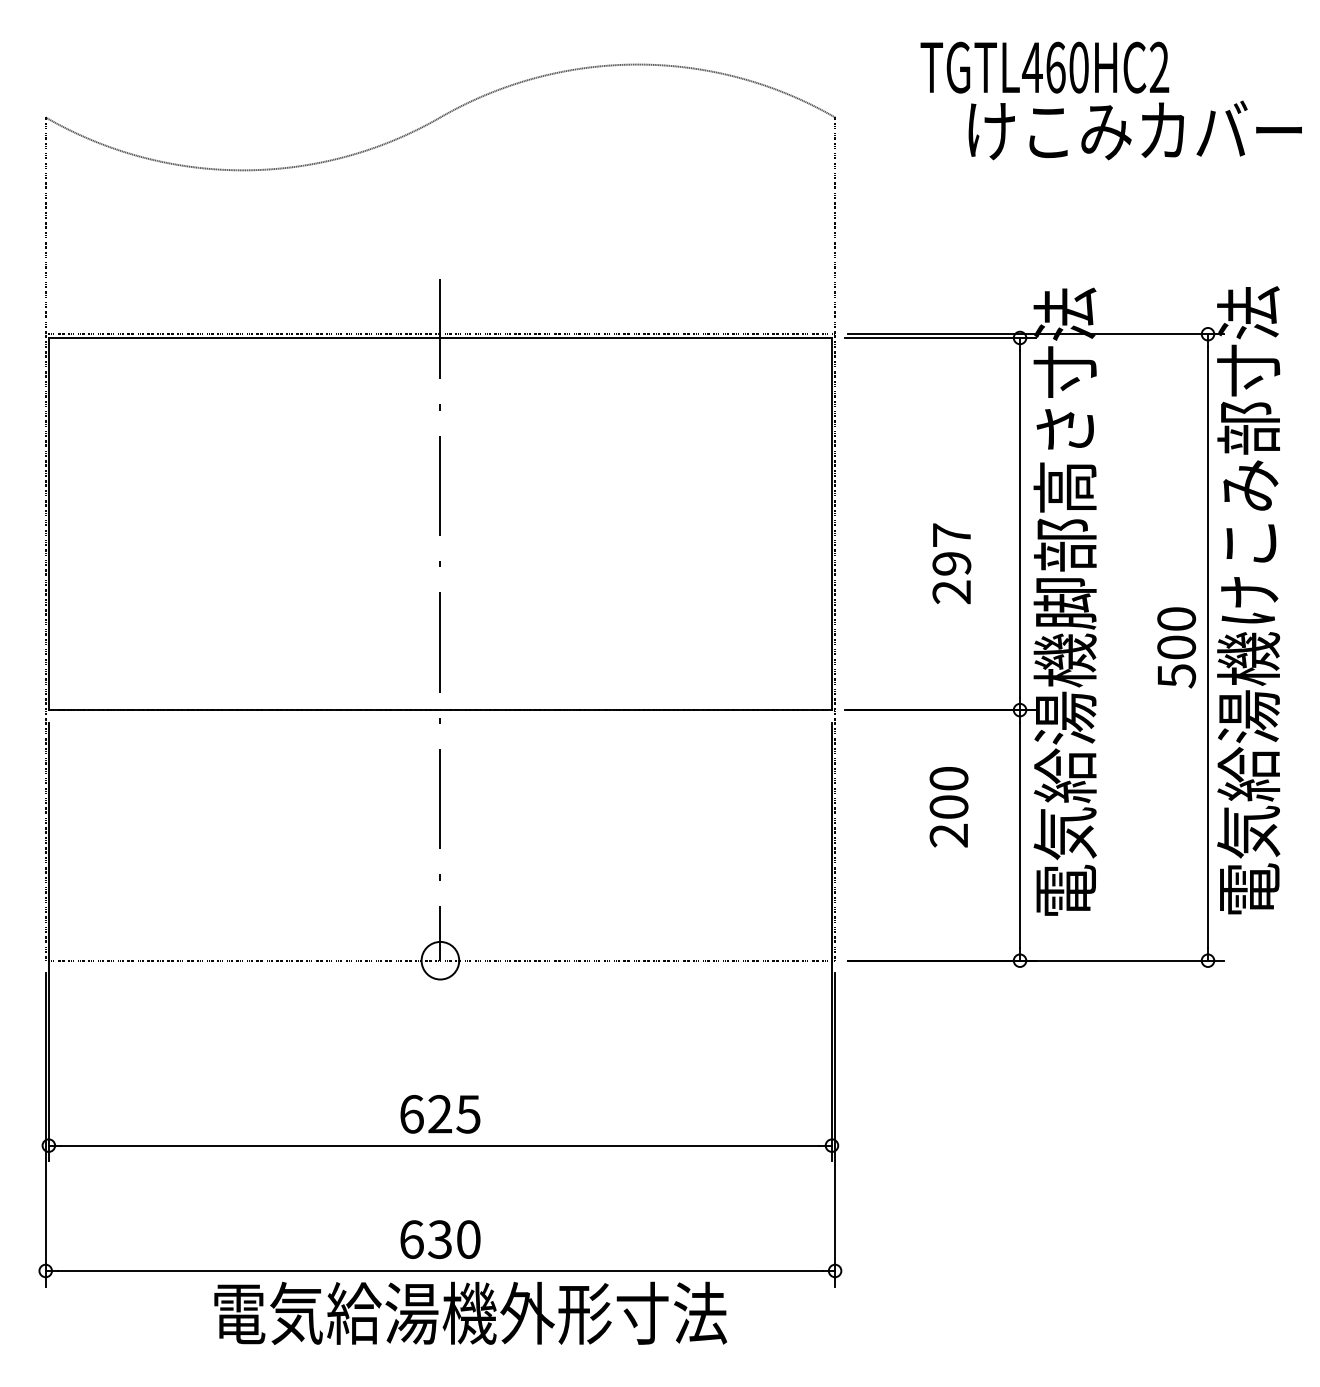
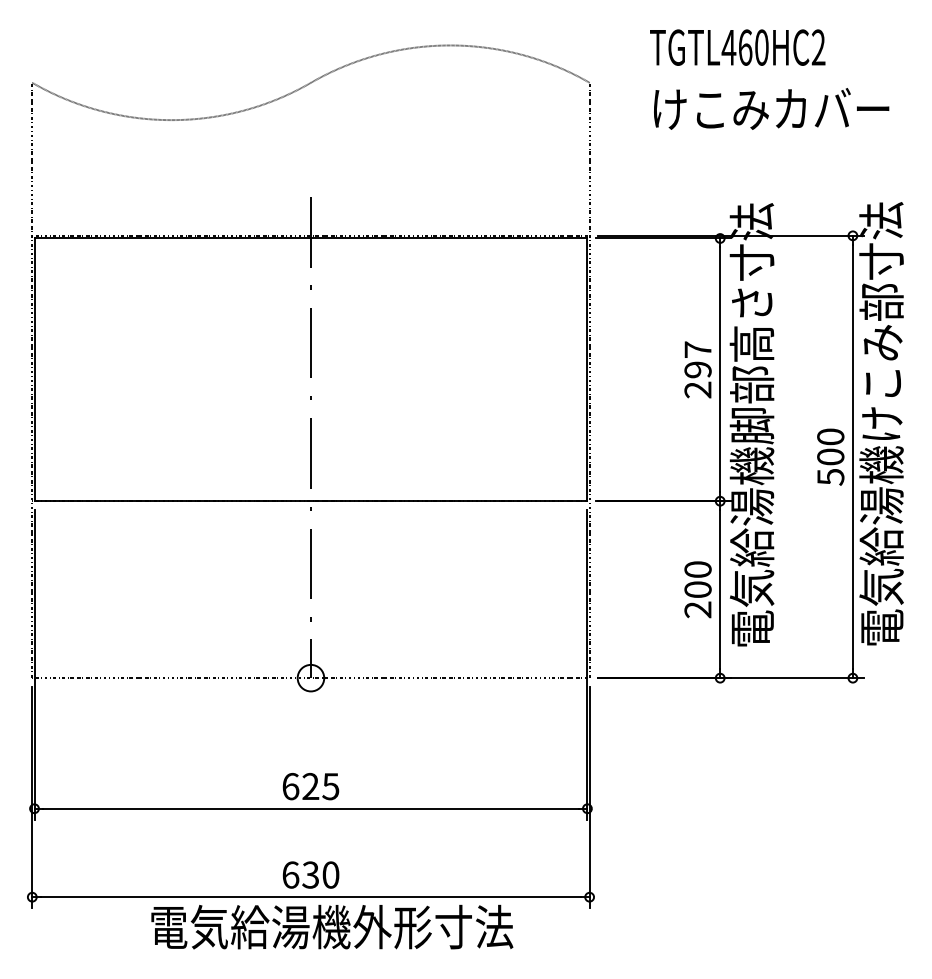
text: (1135, 129) -> (771, 108), moved
text: (951, 563) -> (697, 369), moved
text: (948, 806) -> (697, 589), moved

